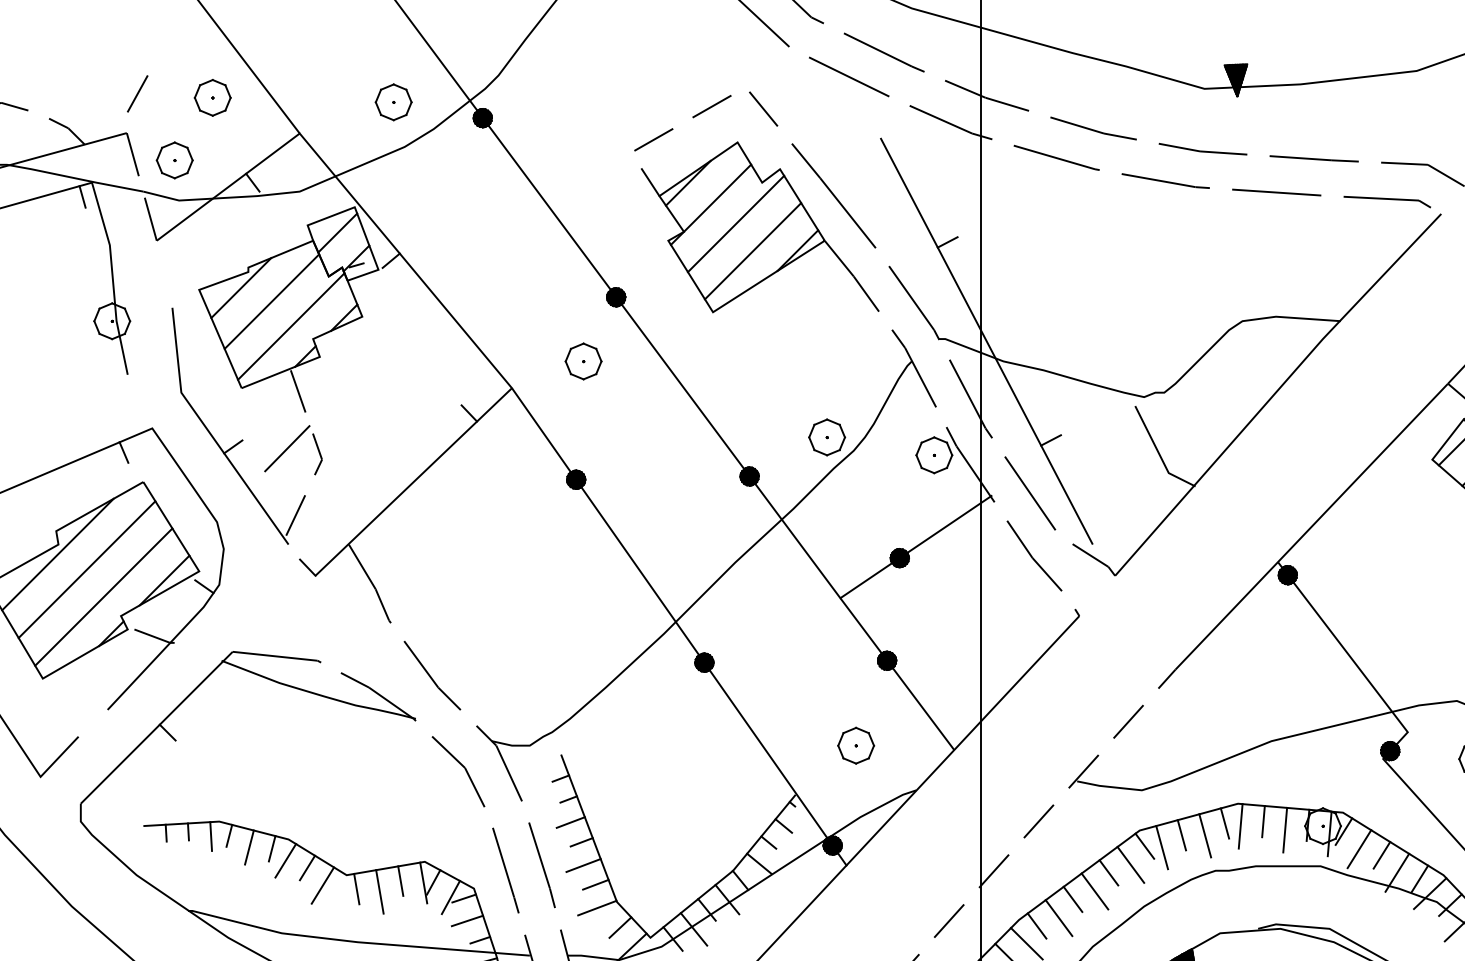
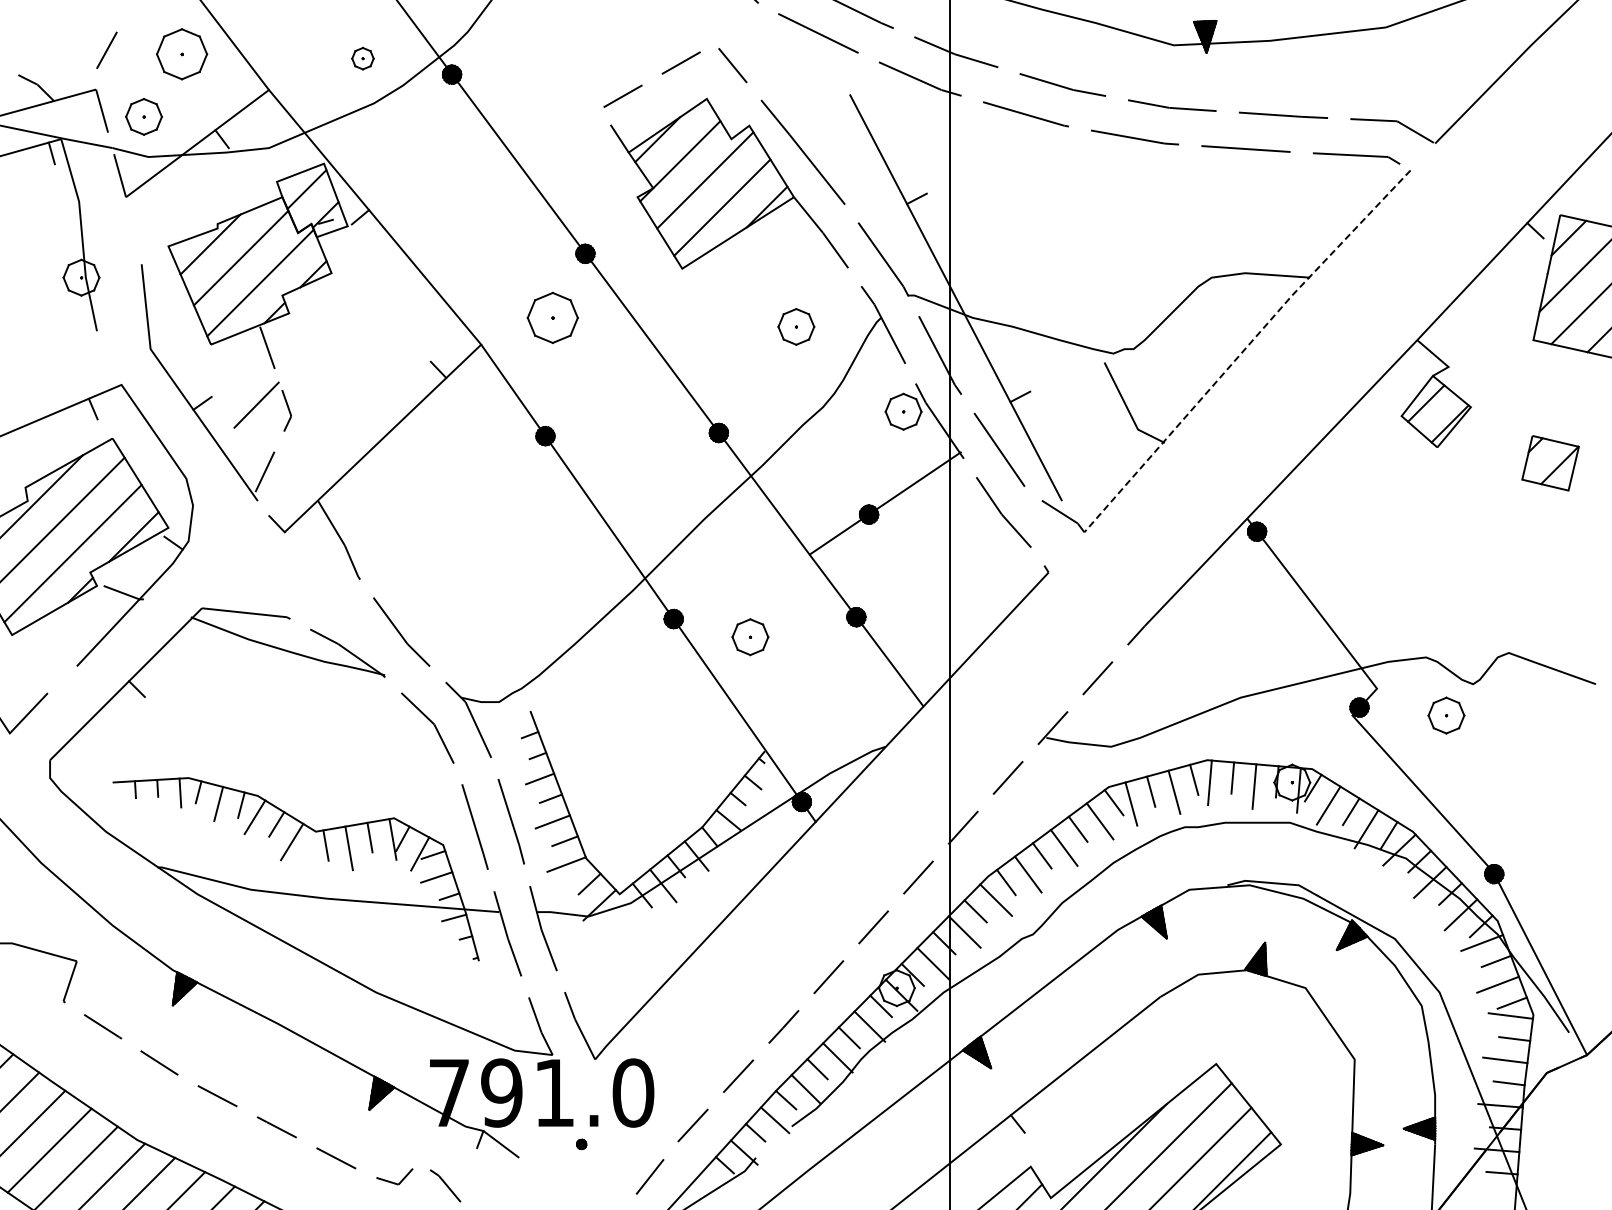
part: (212, 98) -> (181, 54), size x1.4
part: (393, 102) -> (362, 58), size x0.6
part: (583, 361) -> (552, 317), size x1.4
line: (1276, 392) -> (1245, 348), solid -> dashed
part: (827, 437) -> (796, 326), moved
part: (856, 746) -> (750, 637), moved

